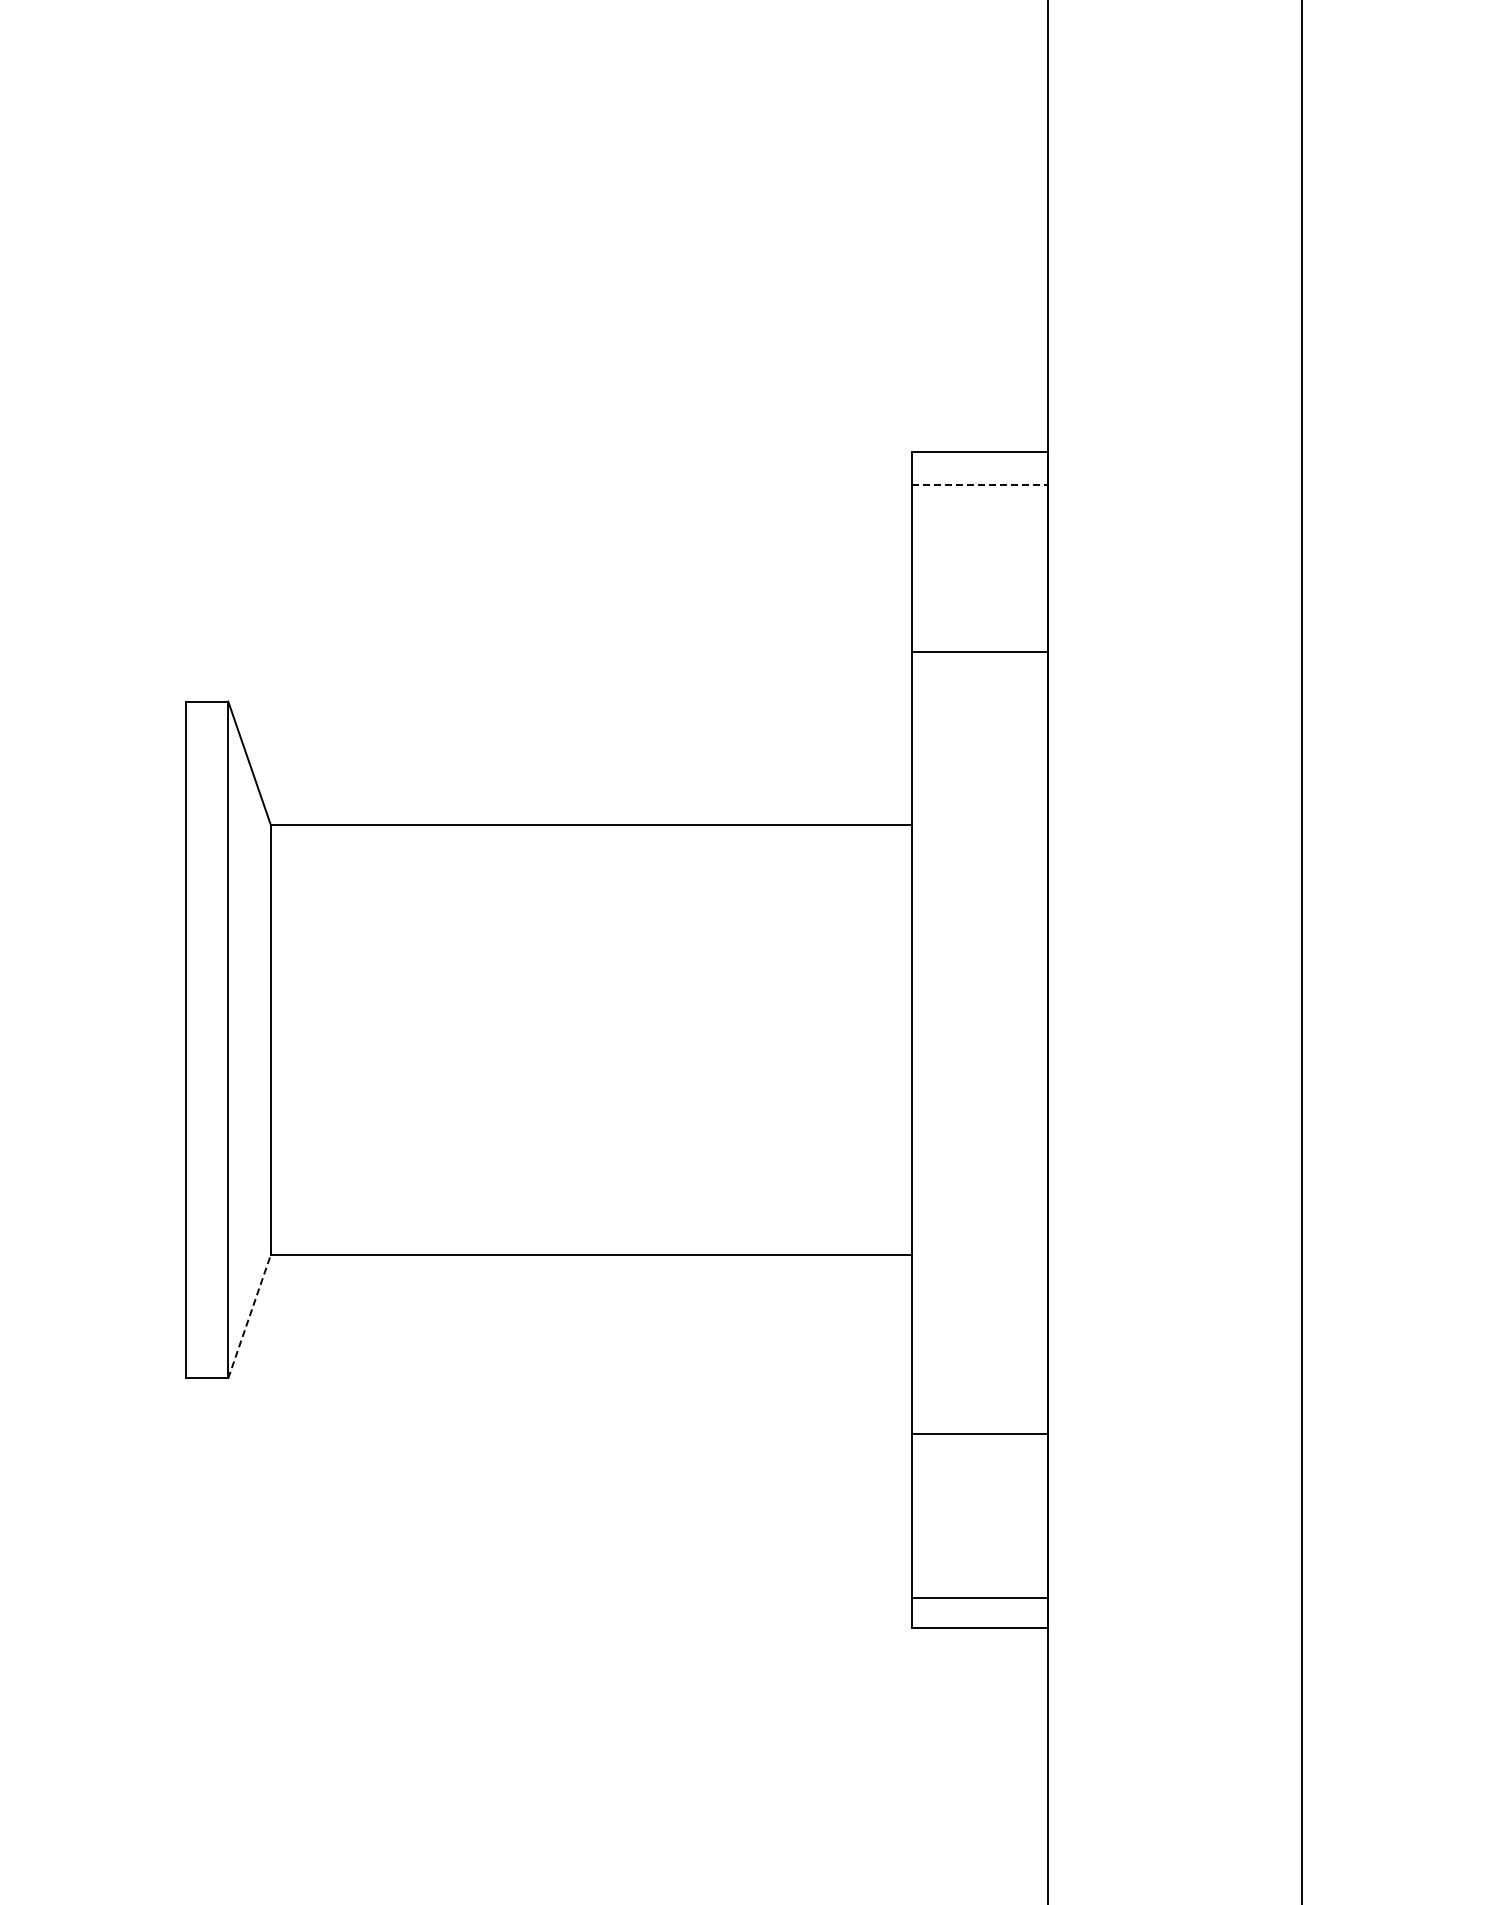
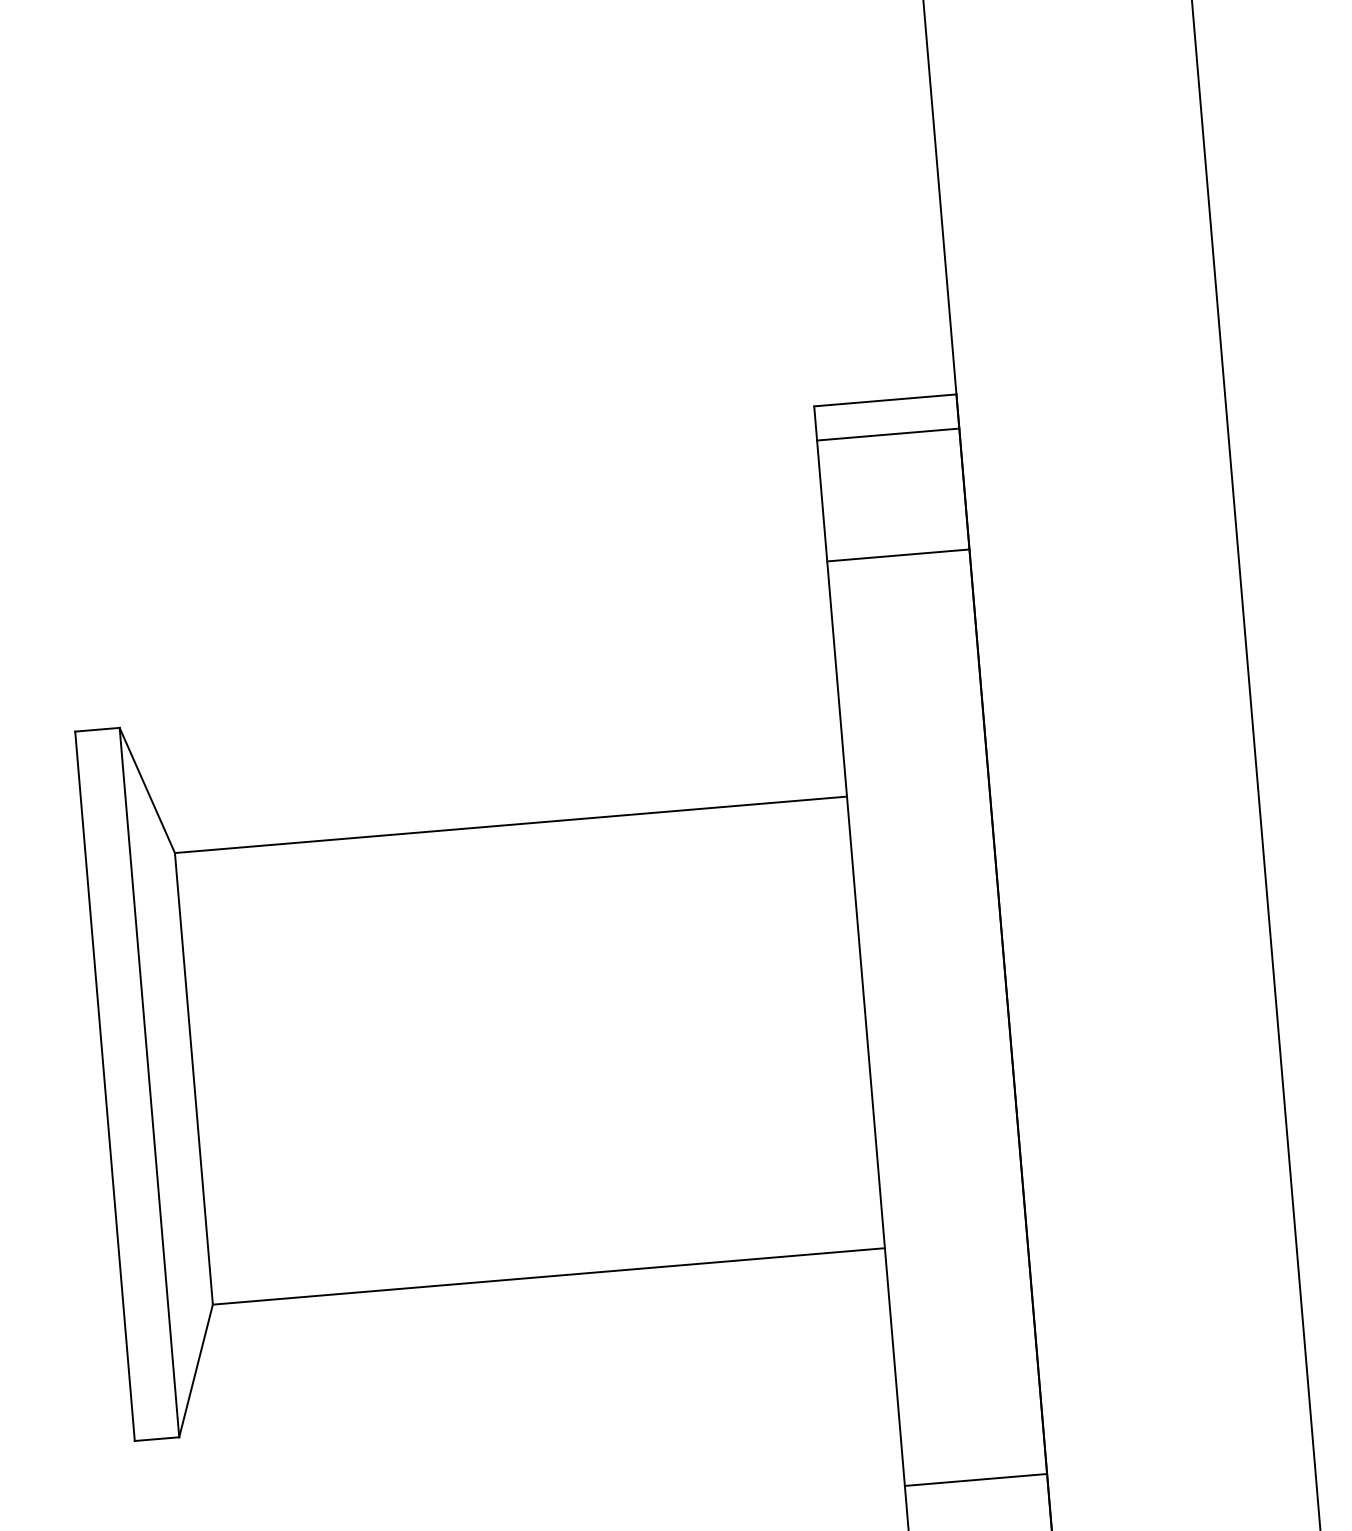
line: (979, 484) -> (887, 434), dashed -> solid
line: (979, 652) -> (898, 555), moved
line: (249, 1316) -> (196, 1370), dashed -> solid
line: (979, 1434) -> (975, 1480), moved

